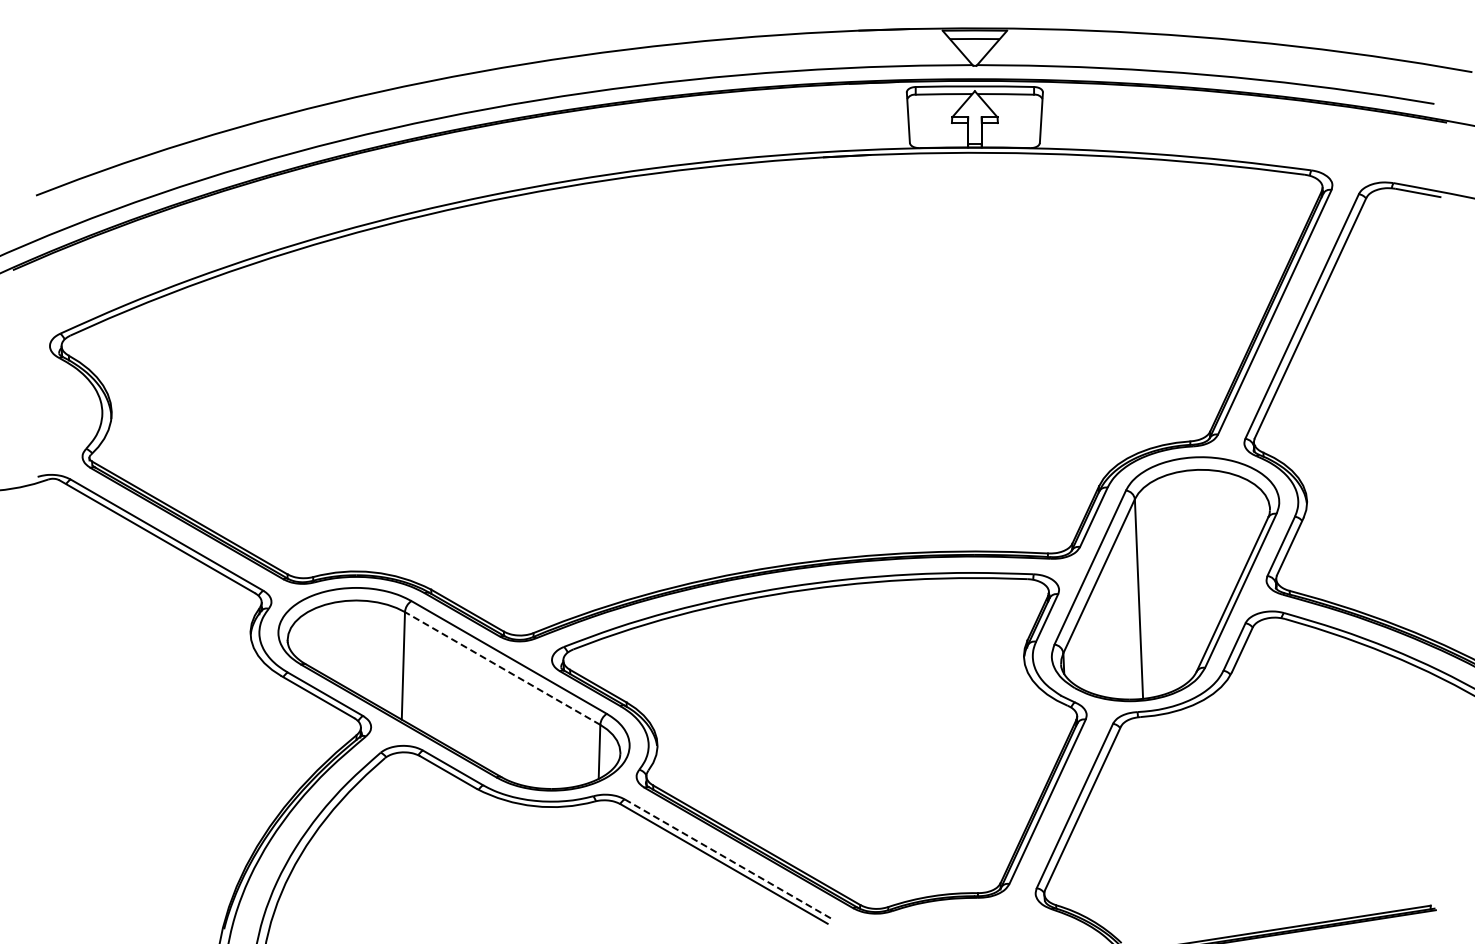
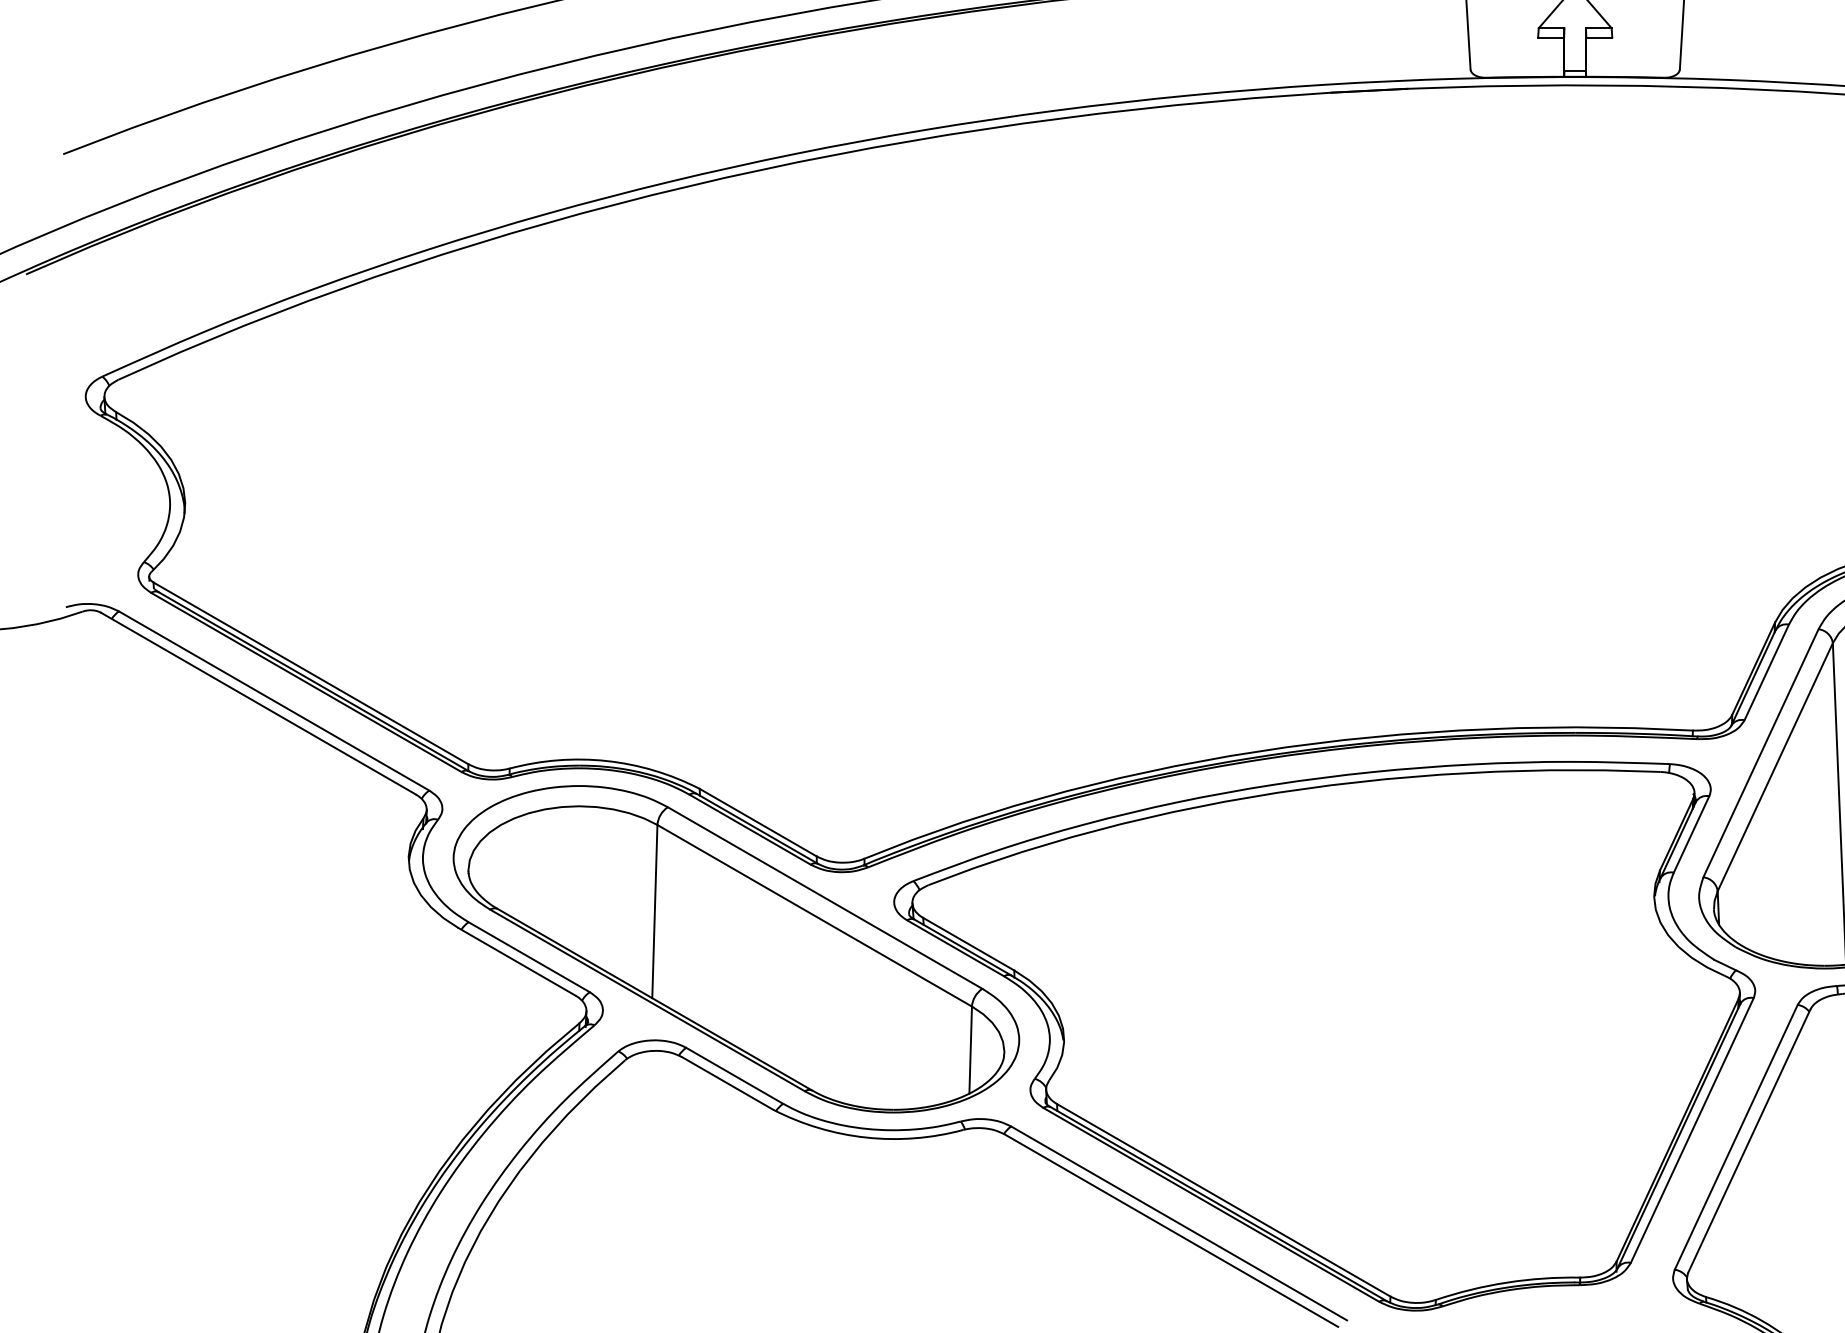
line: (502, 668) -> (814, 915), dashed -> solid
line: (729, 859) -> (1180, 1223), dashed -> solid

